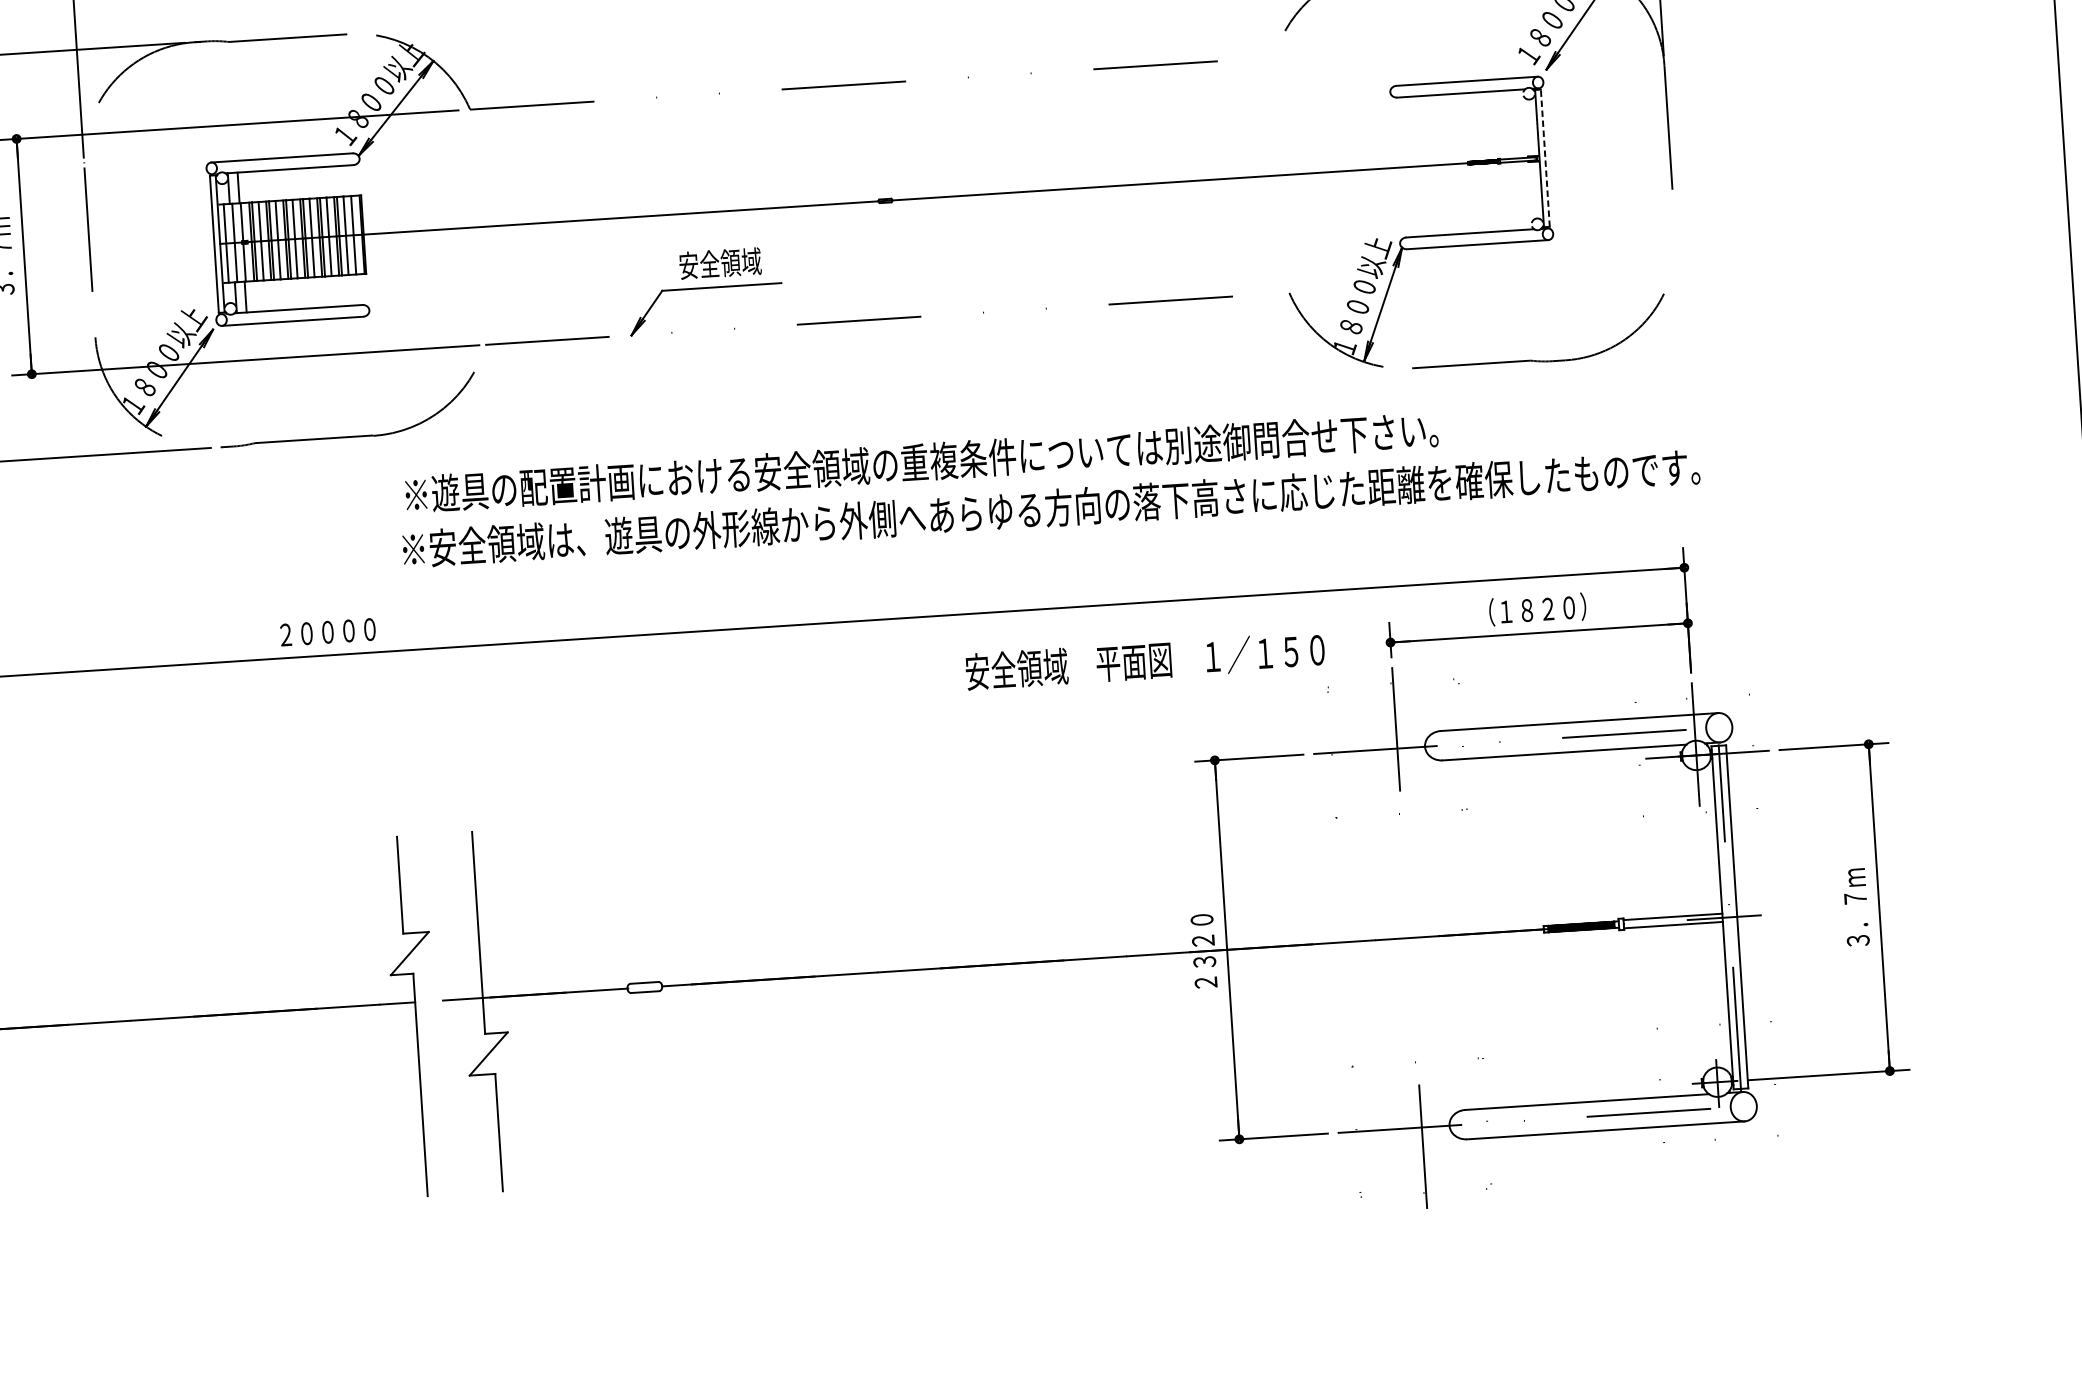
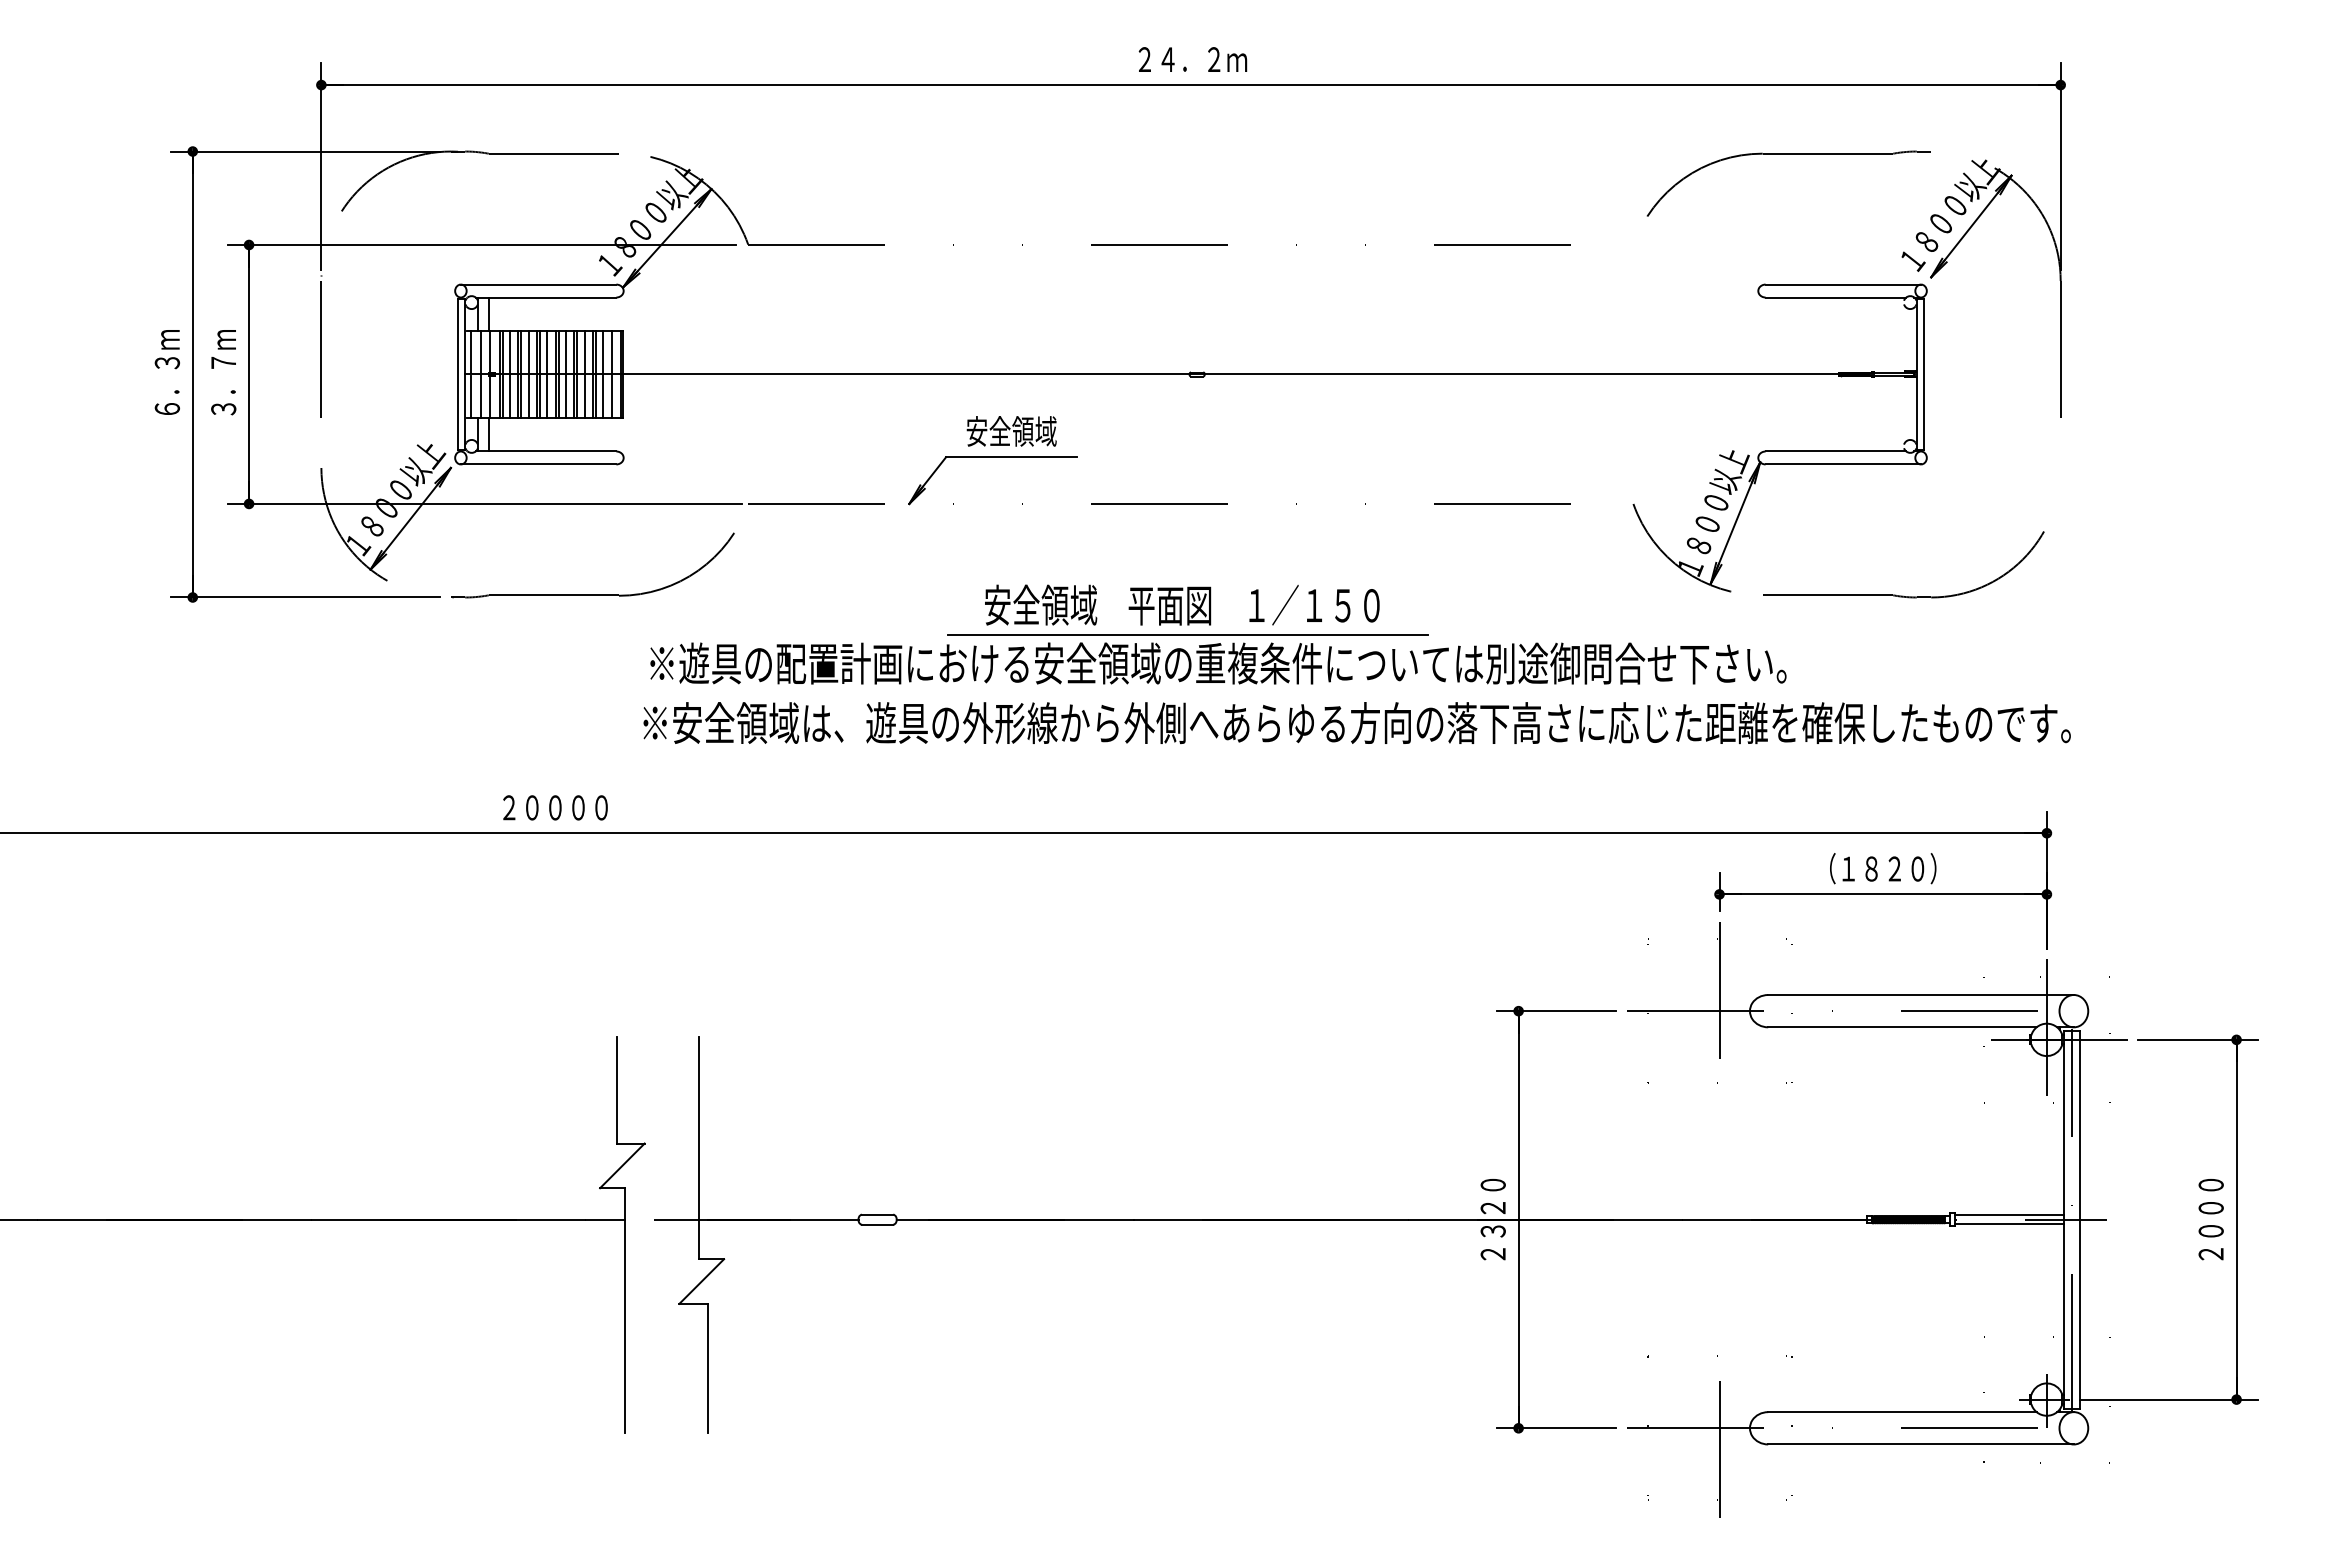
line: (1545, 158) -> (1923, 374), dashed -> solid
line: (891, 437) -> (1187, 634), added
text: (1145, 660) -> (1182, 604), moved
text: (1855, 907) -> (2210, 1217), ３．７ｍ -> ２０００

